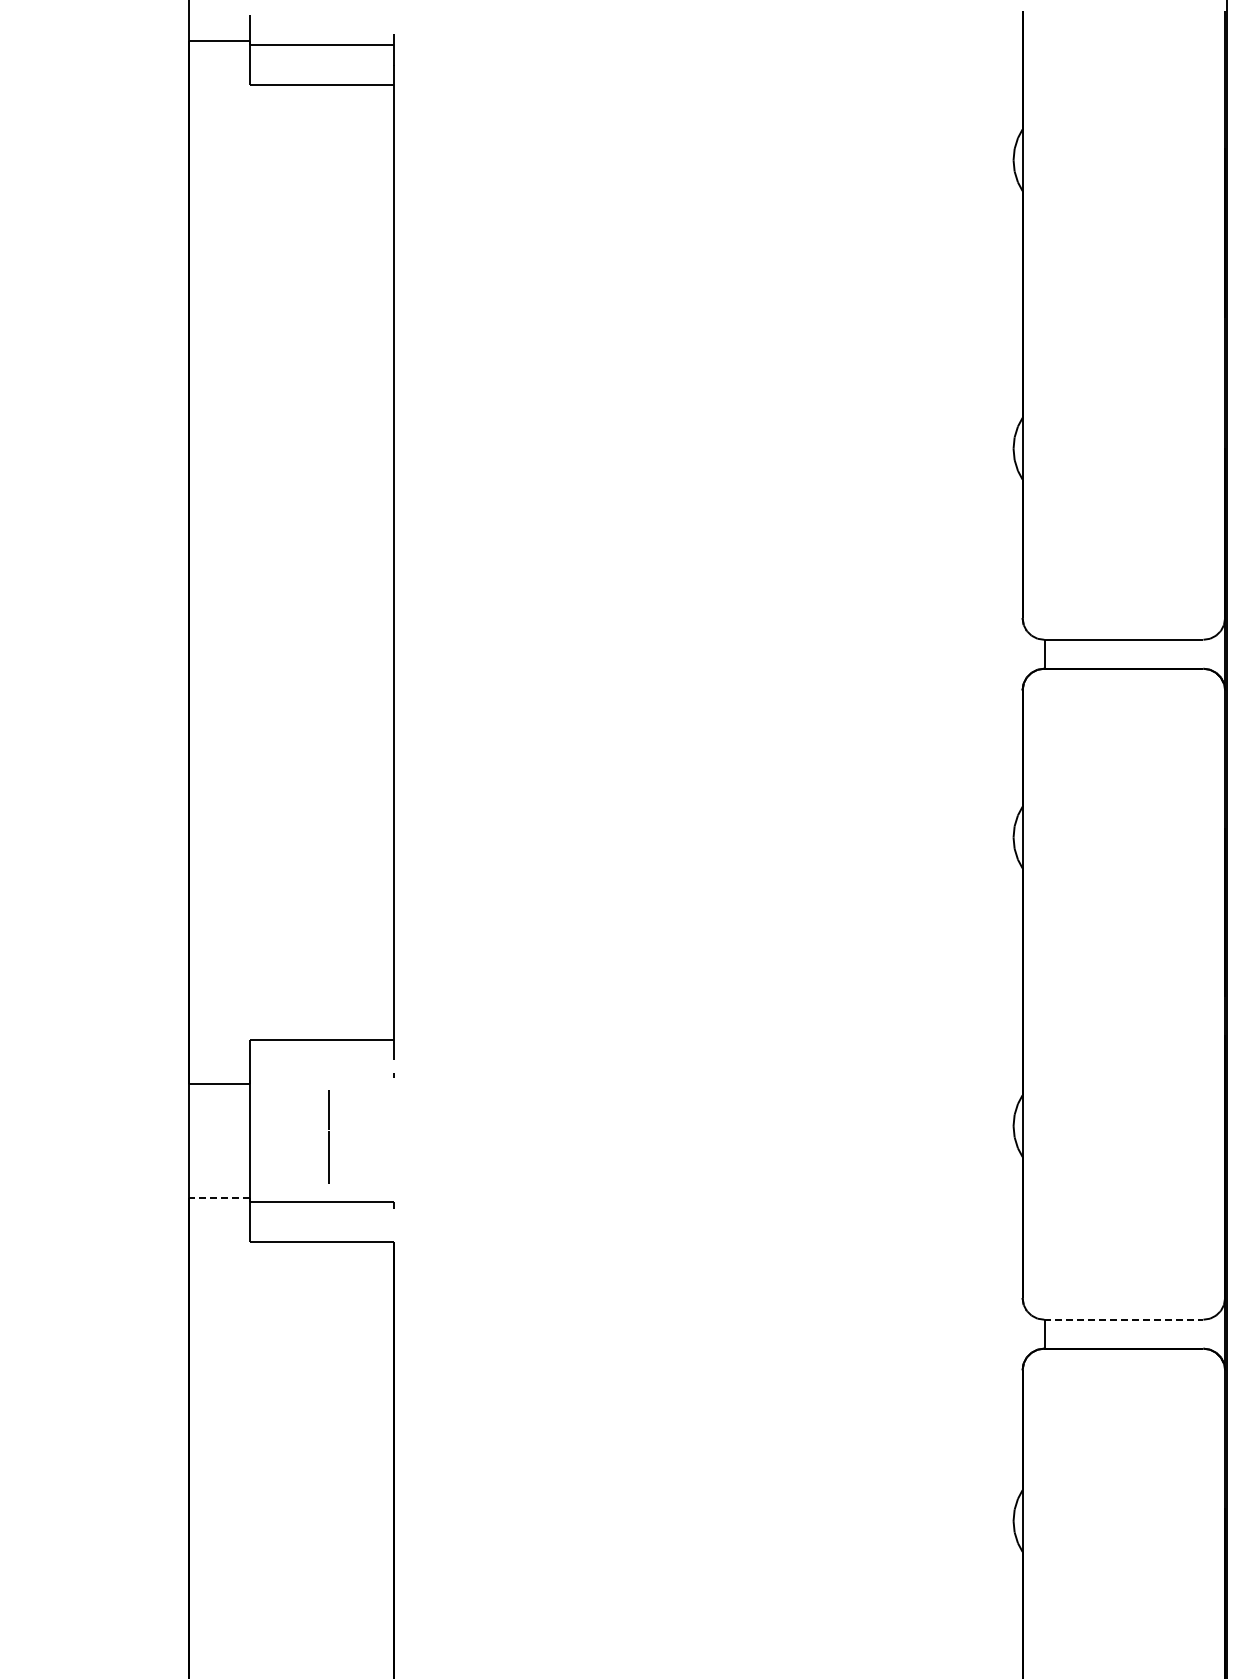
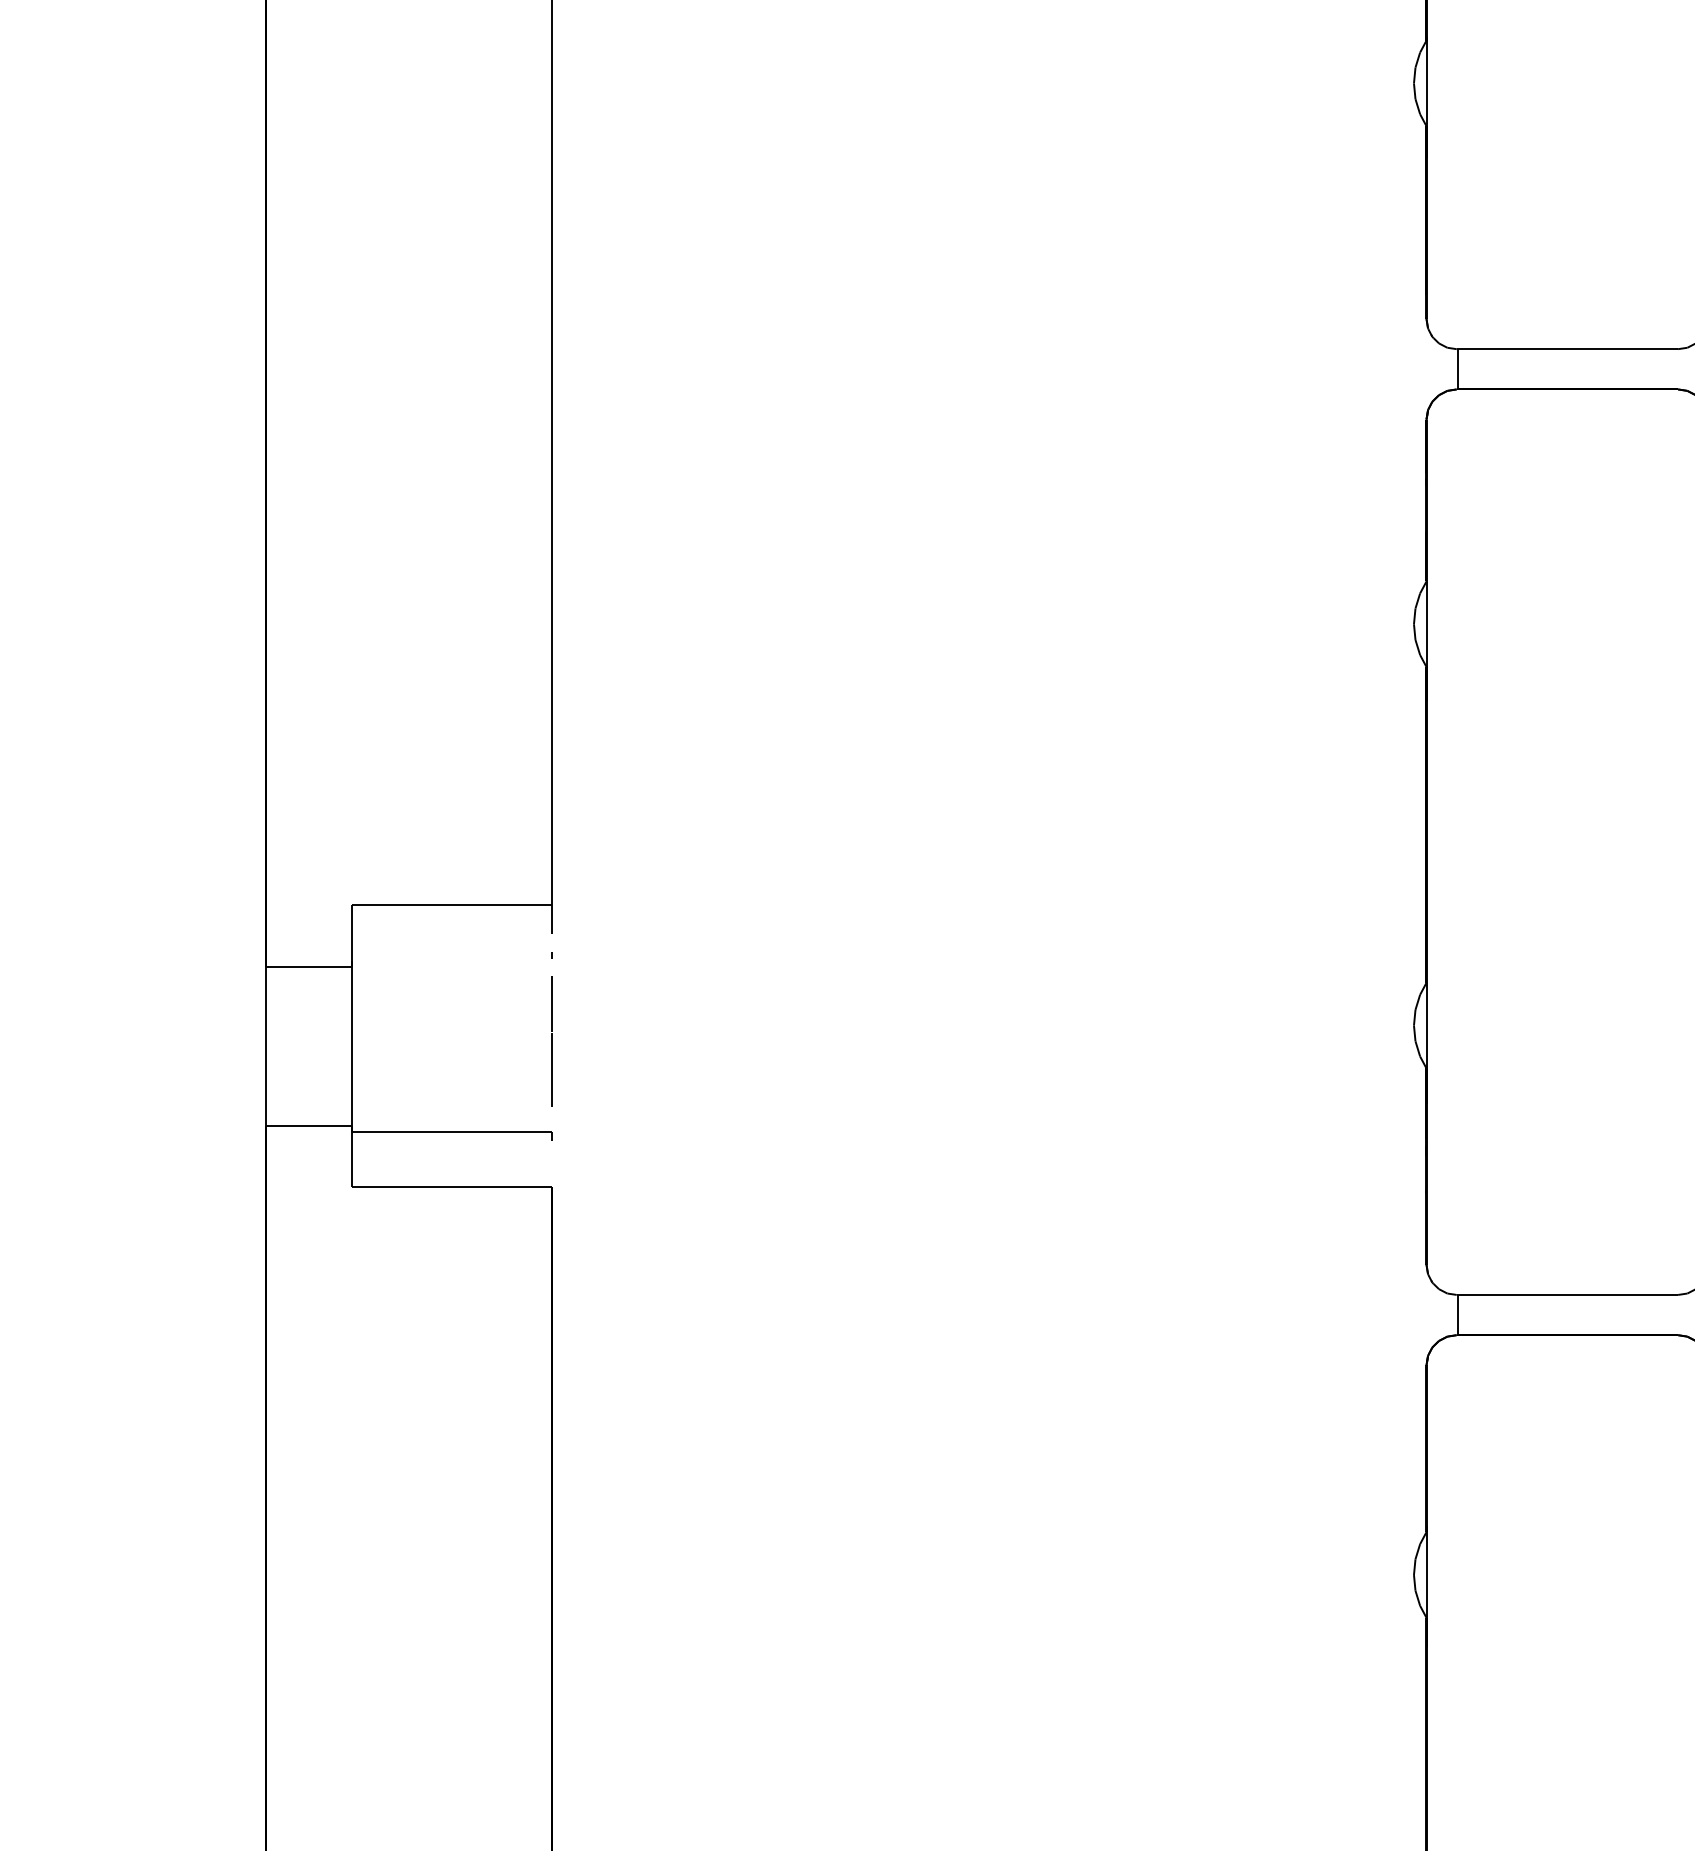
line: (328, 1136) -> (551, 1040), moved
line: (219, 1197) -> (309, 1124), dashed -> solid
line: (1123, 1319) -> (1566, 1294), dashed -> solid

